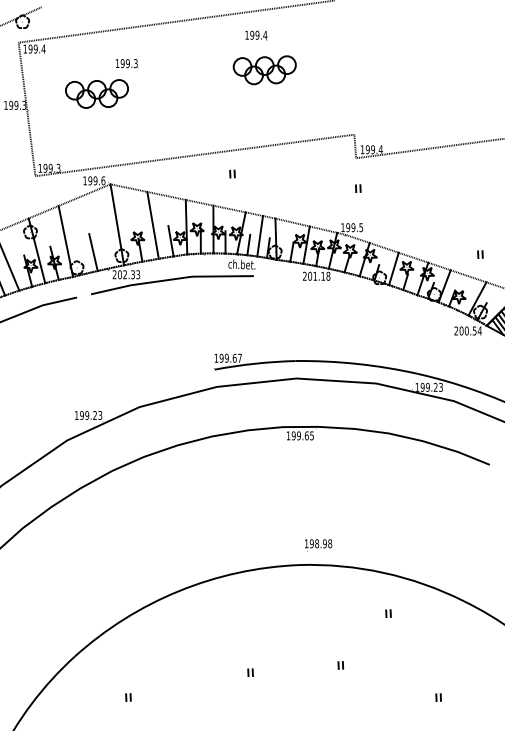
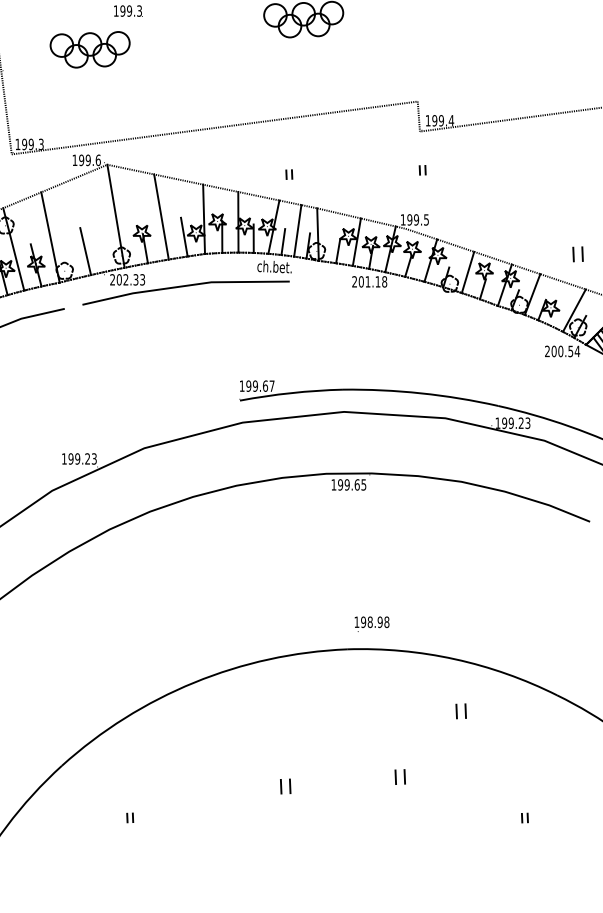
part: (232, 173) -> (289, 173), moved
part: (480, 254) -> (578, 254), size x1.6
part: (388, 613) -> (461, 710), size x1.6
part: (340, 665) -> (400, 777), size x1.6
part: (250, 672) -> (285, 786), size x1.6

